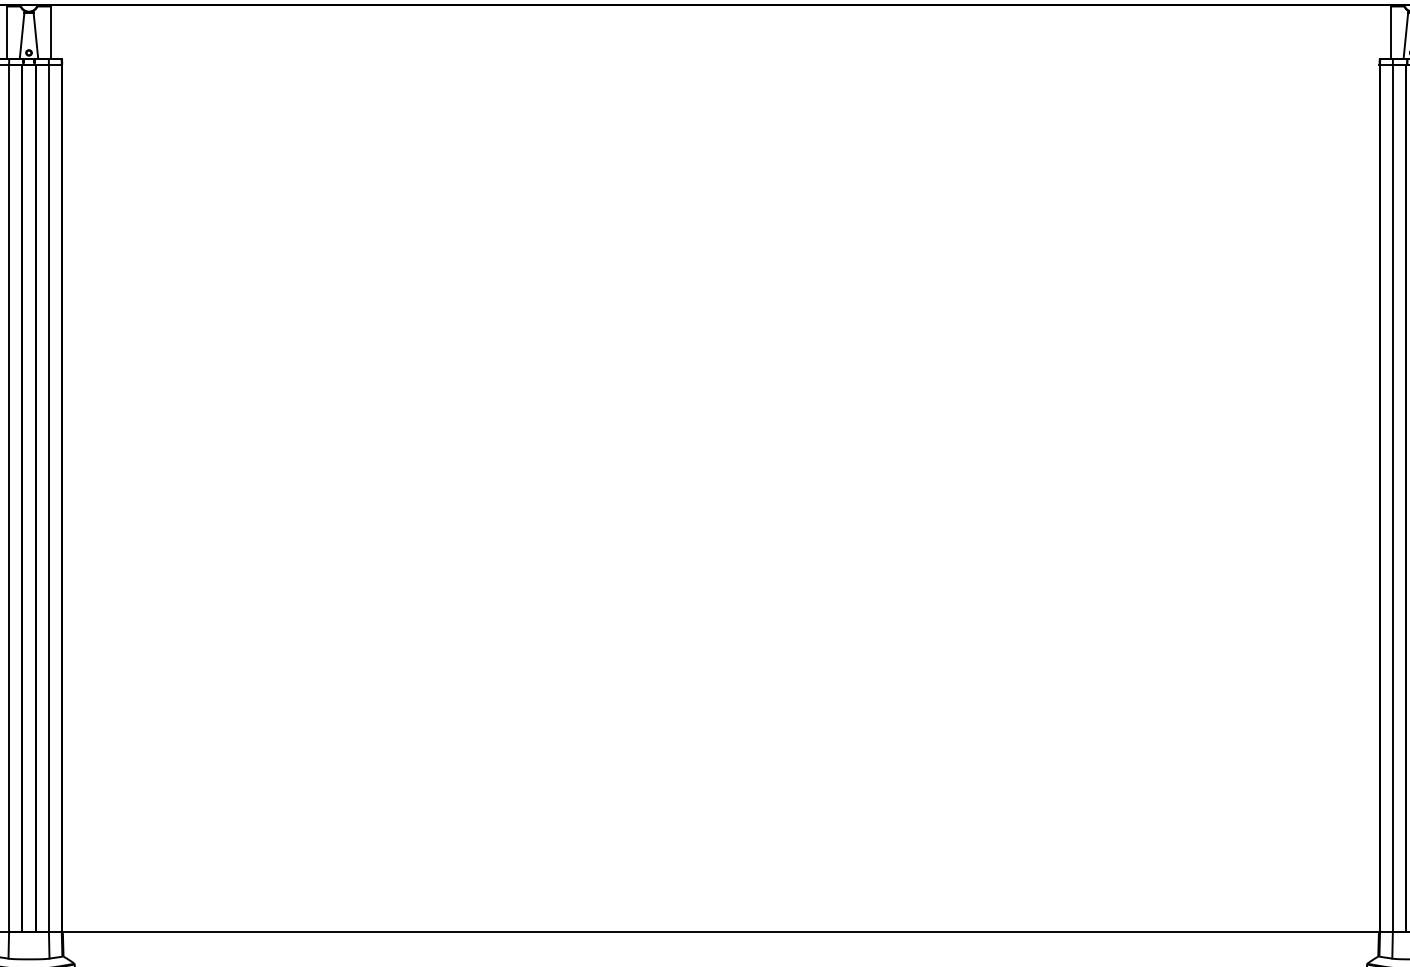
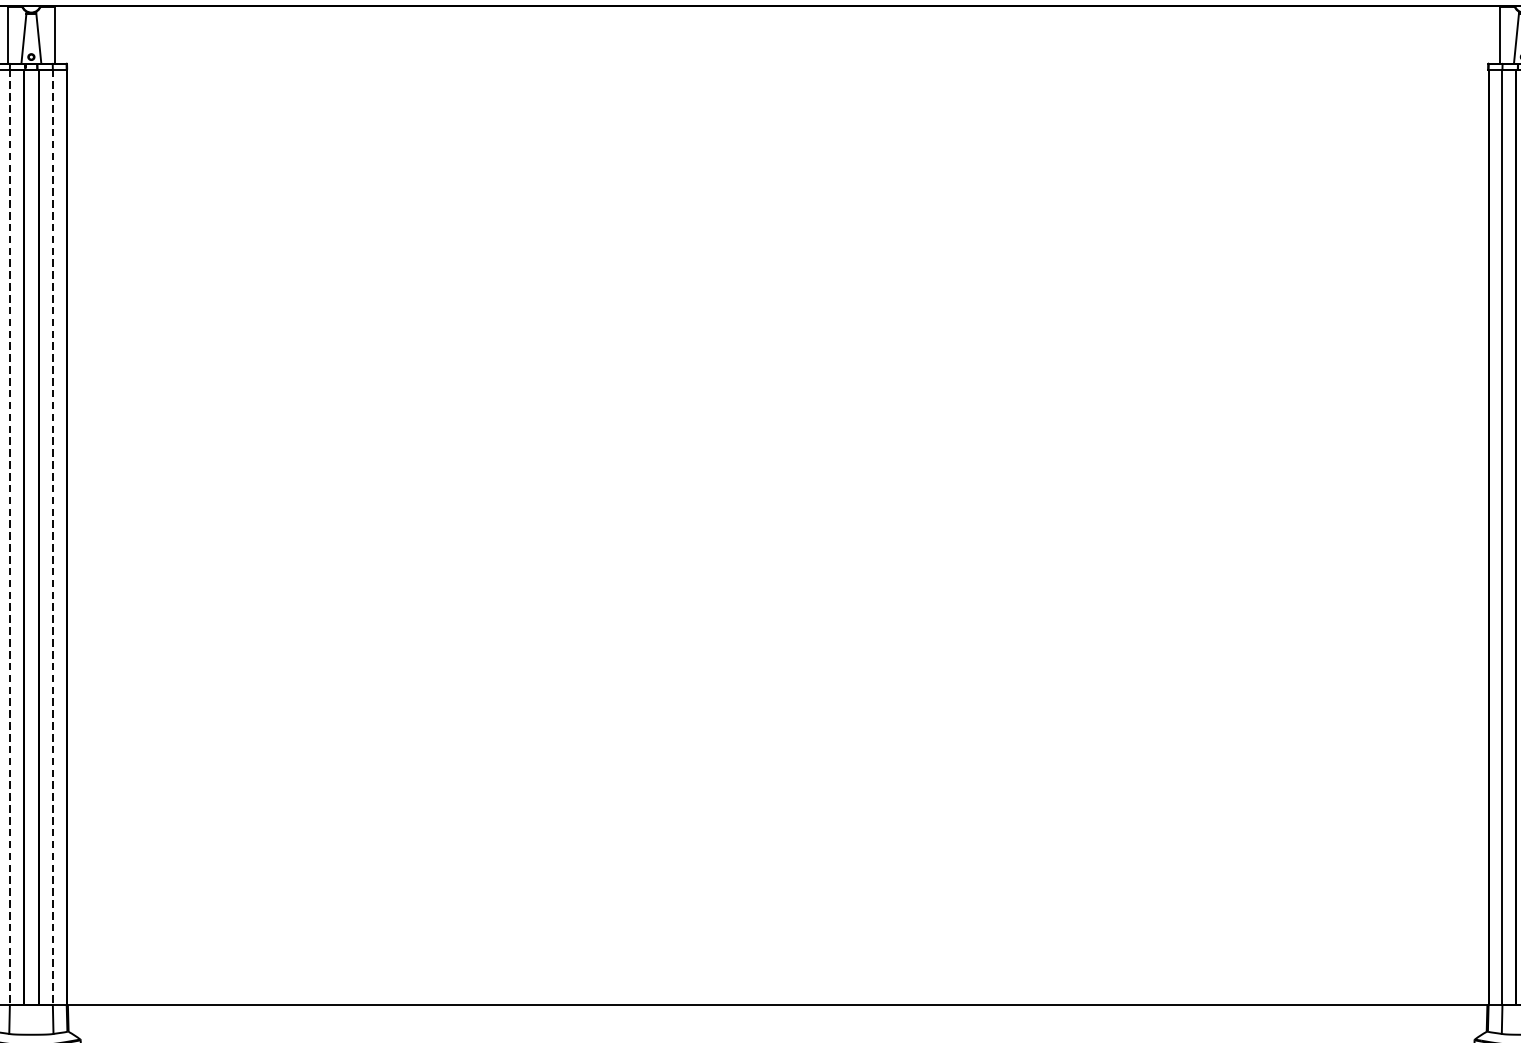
line: (9, 498) -> (10, 537), solid -> dashed
line: (48, 498) -> (52, 537), solid -> dashed

